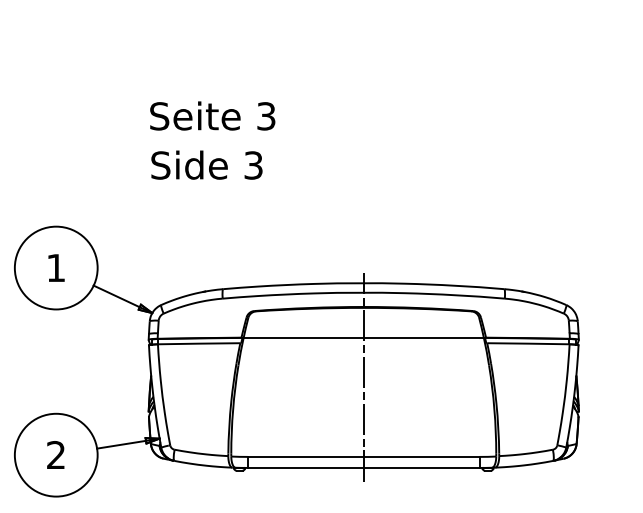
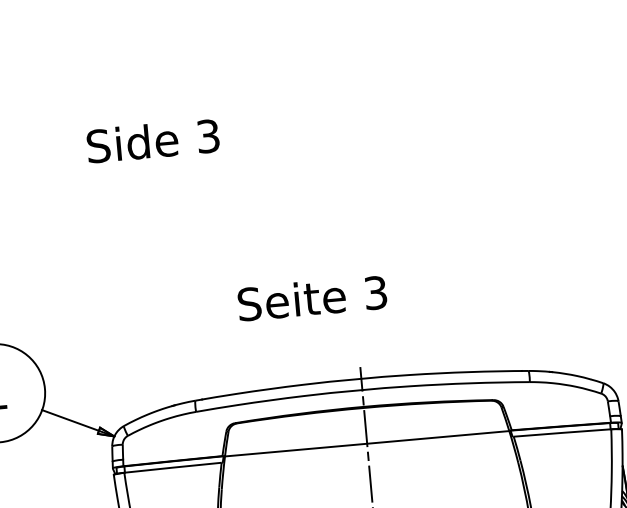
text: (212, 115) -> (312, 297), moved
text: (206, 164) -> (152, 140), moved

